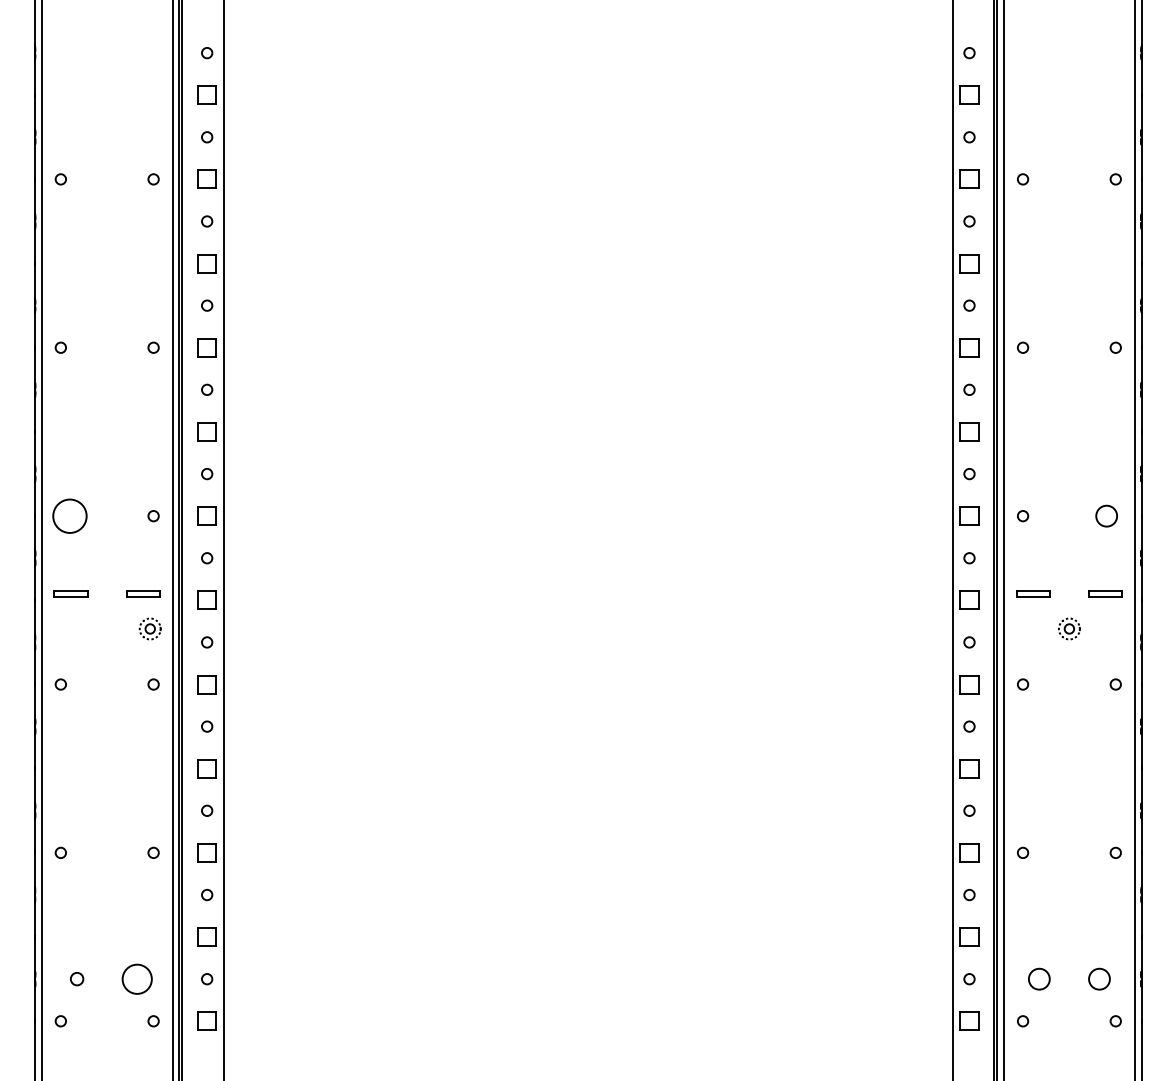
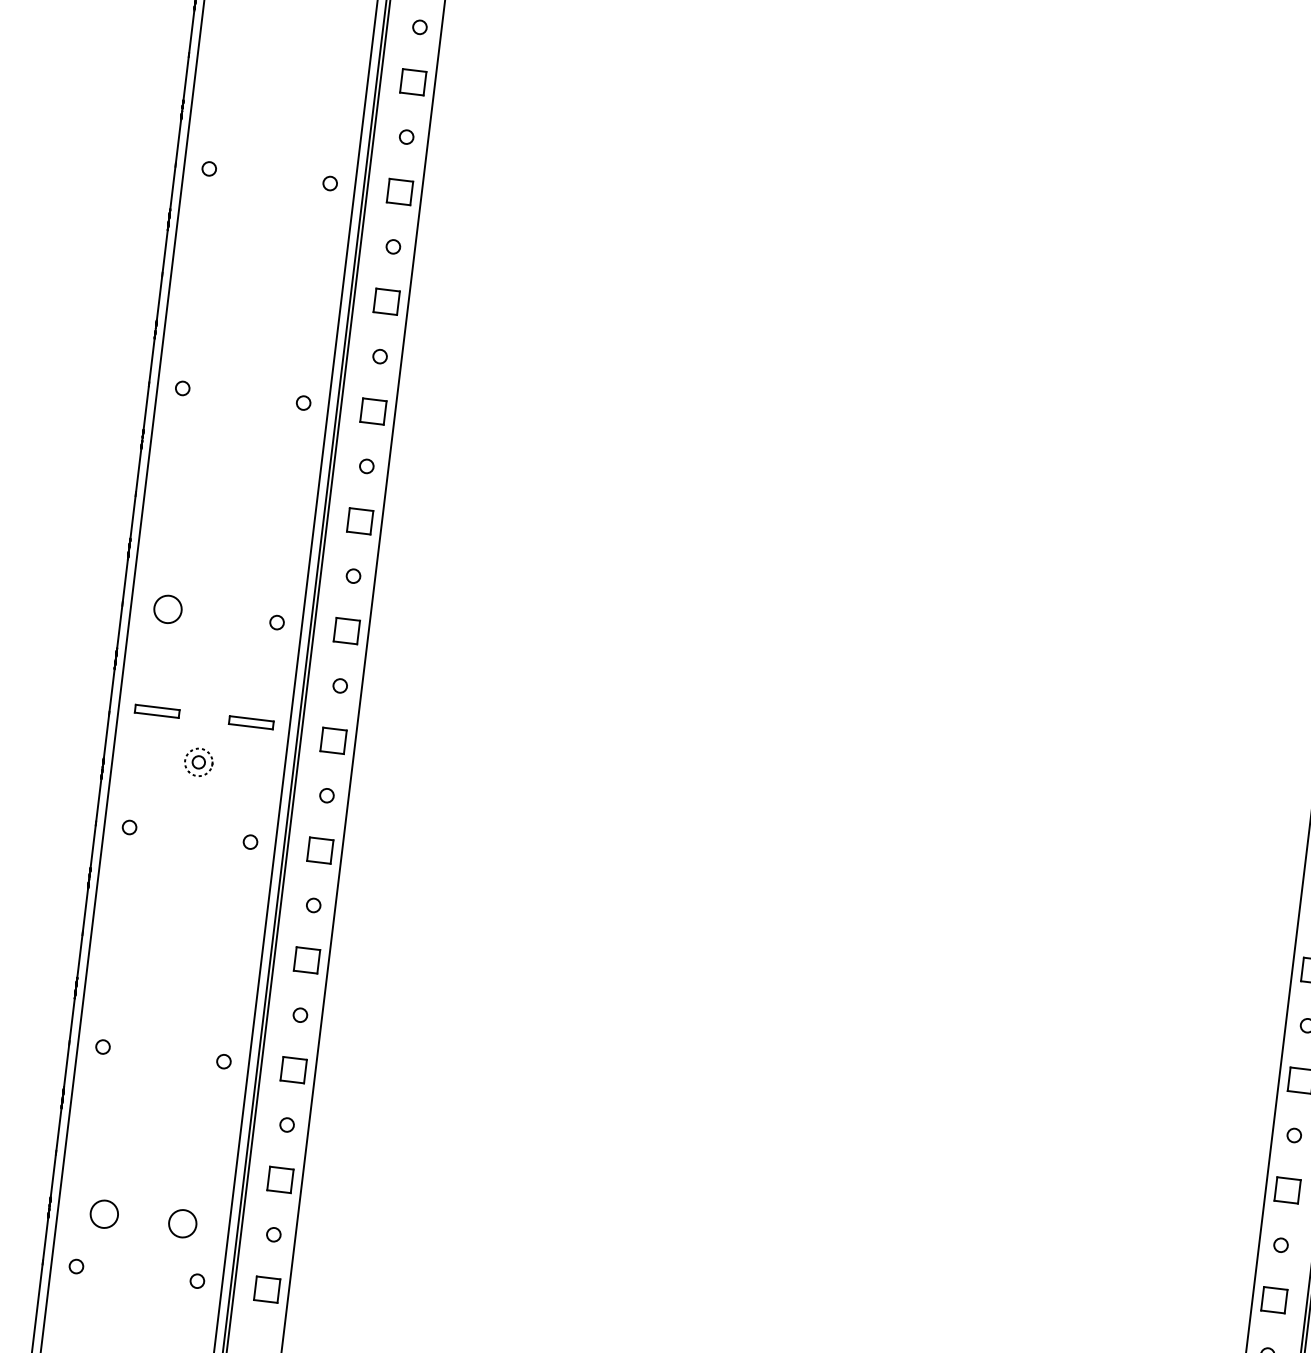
circle: (69, 515) -> (167, 608), size x0.62
part: (149, 628) -> (197, 761), moved
circle: (76, 978) -> (103, 1213), size x1.67
circle: (137, 978) -> (183, 1222), size x0.71

